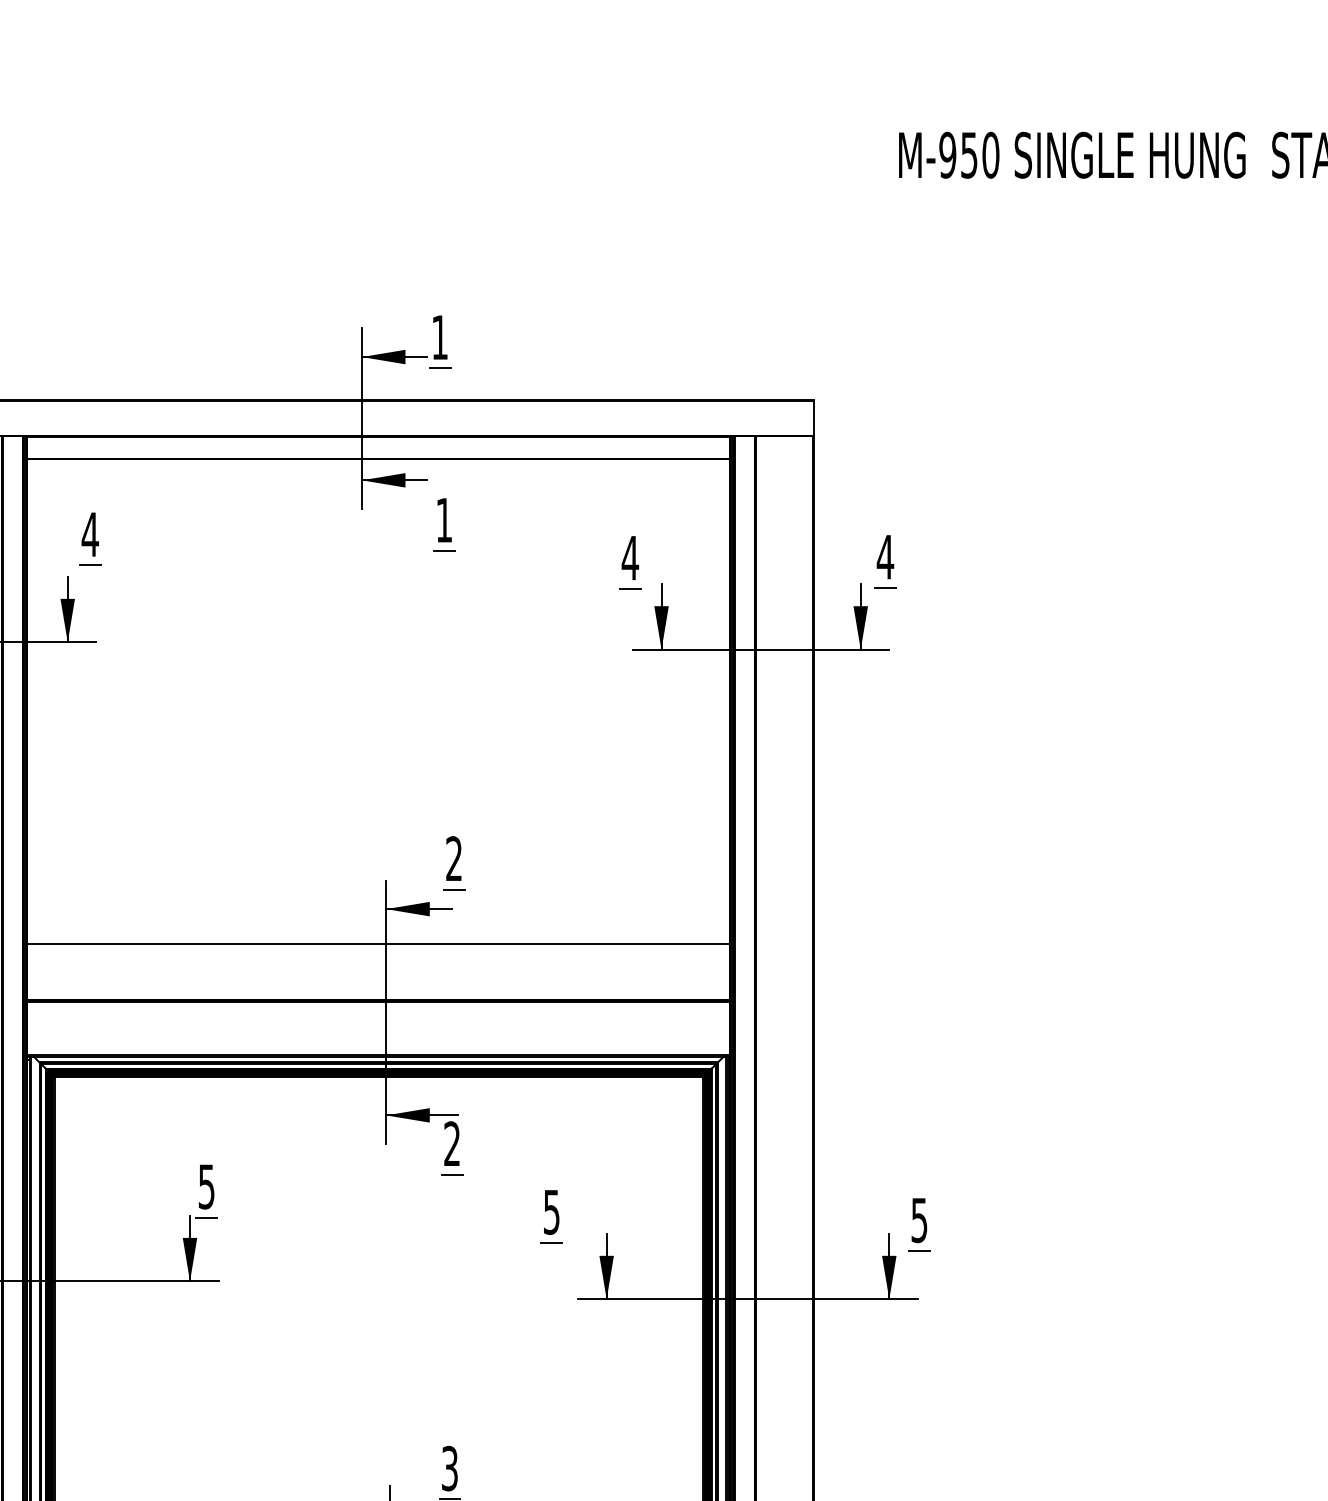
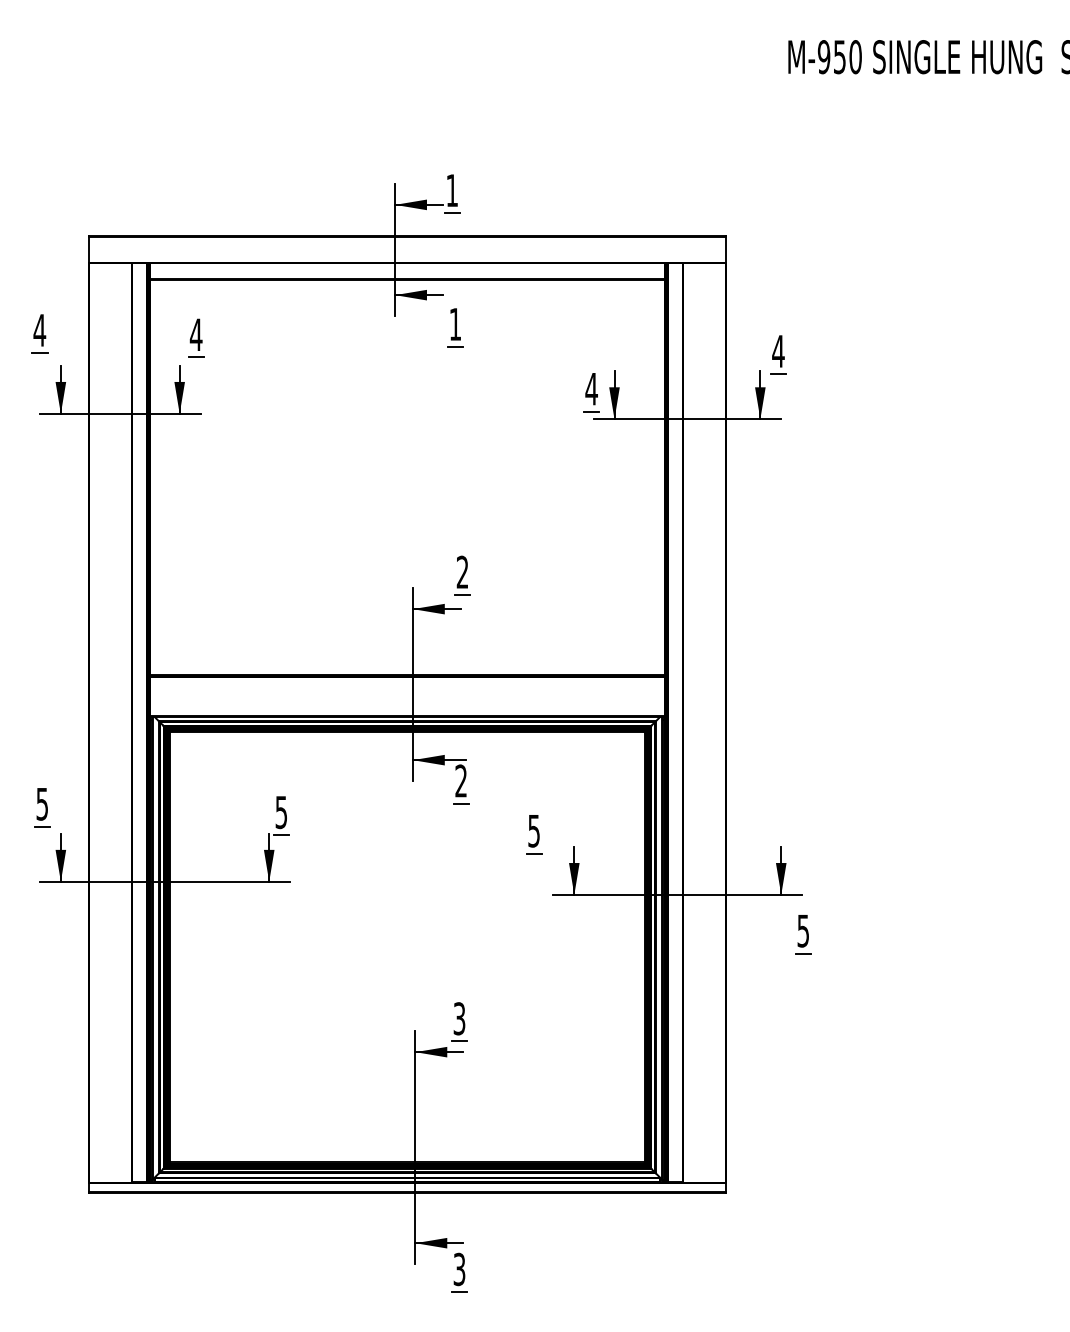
part: (630, 562) -> (591, 392), moved
line: (378, 943) -> (407, 634), removed
part: (919, 1225) -> (803, 934), moved

